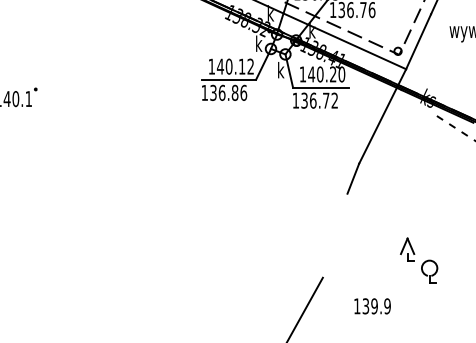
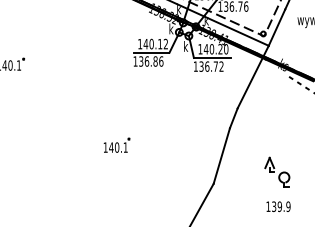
part: (176, 218) -> (116, 144), added
line: (334, 234) -> (221, 155), added
text: (372, 305) -> (278, 206), moved

